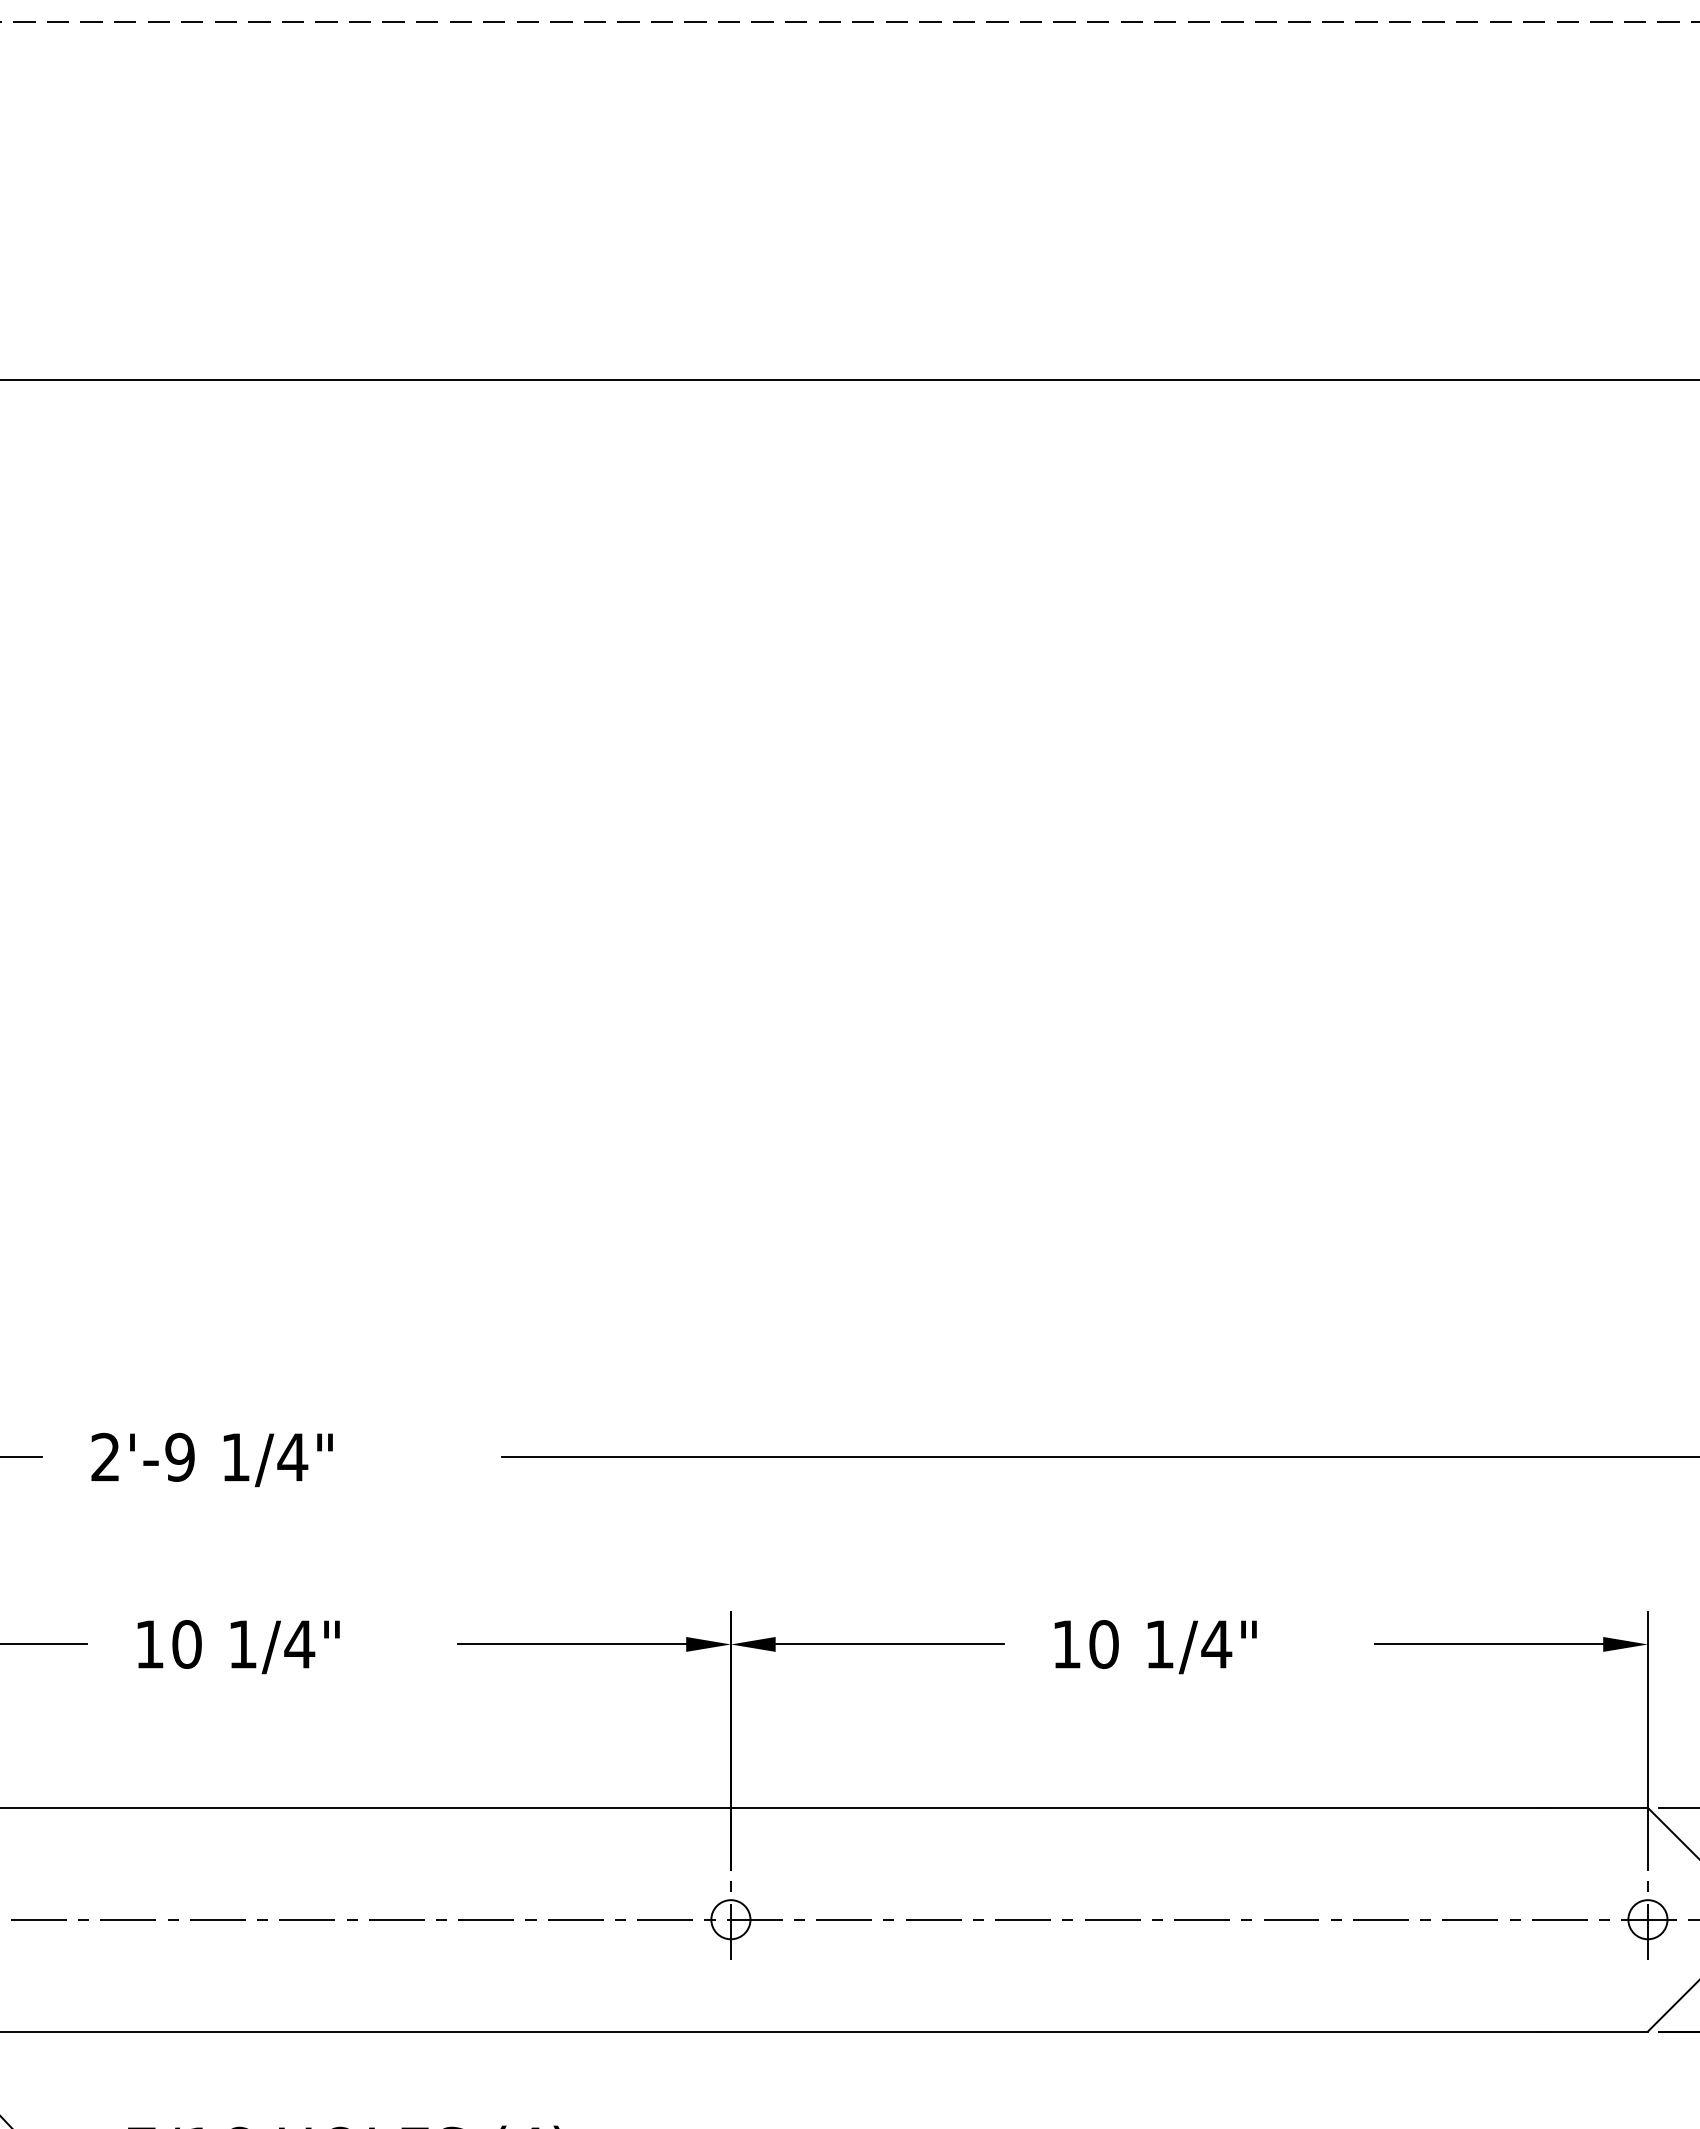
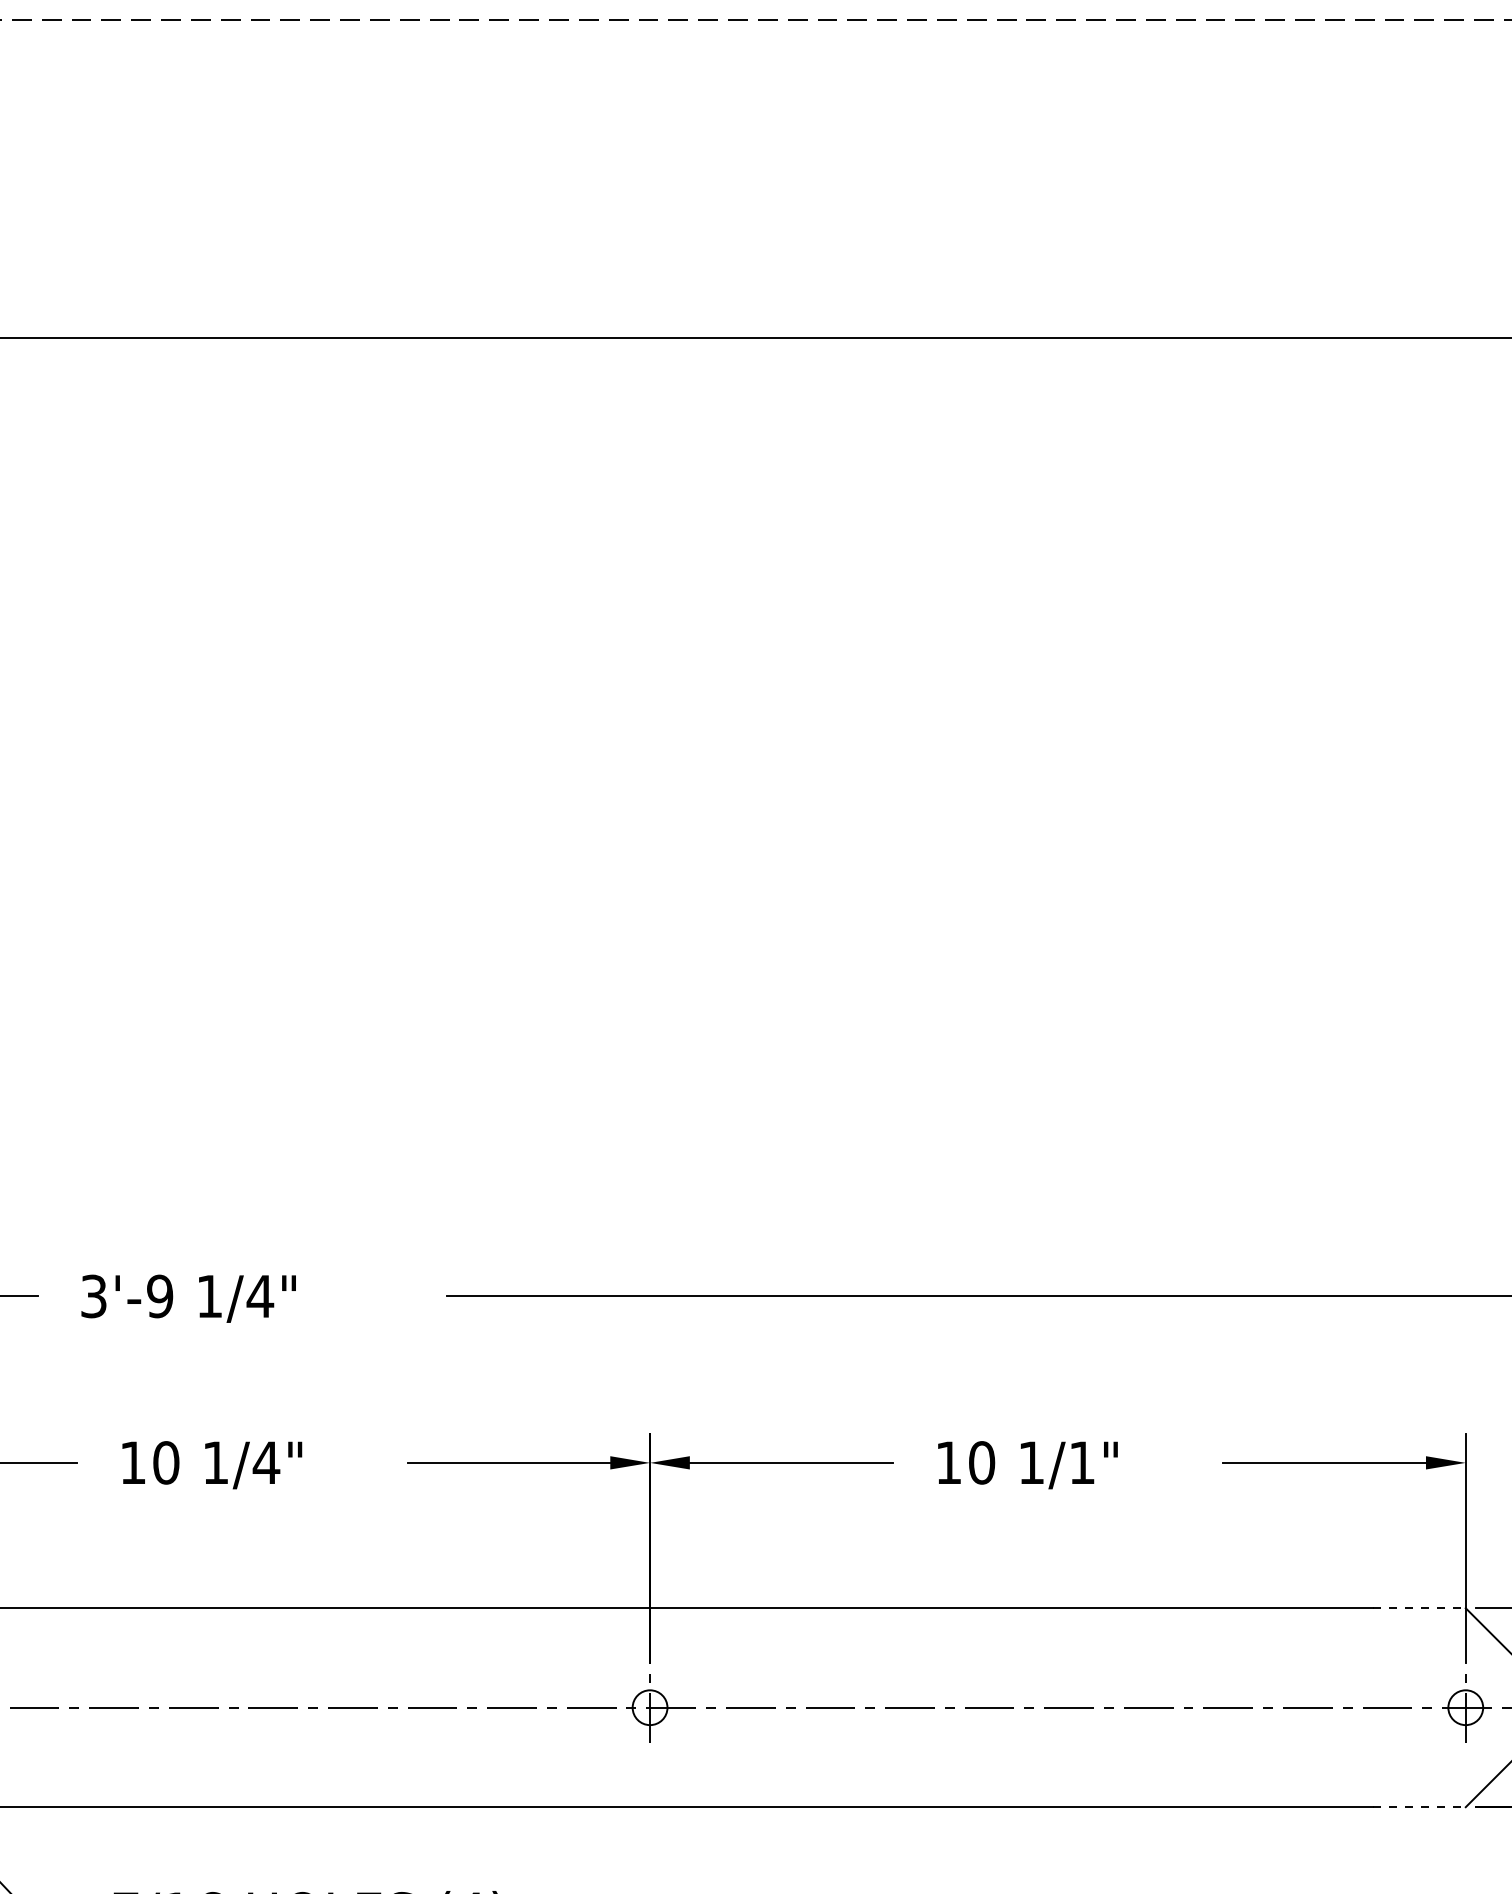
text: (105, 1457) -> (93, 1296), 2'-9 -> 3'-9
text: (1216, 1644) -> (1082, 1462), 1/4" -> 1/1"
line: (1596, 1807) -> (1420, 1607), solid -> dashed
line: (1596, 2031) -> (1420, 1807), solid -> dashed

